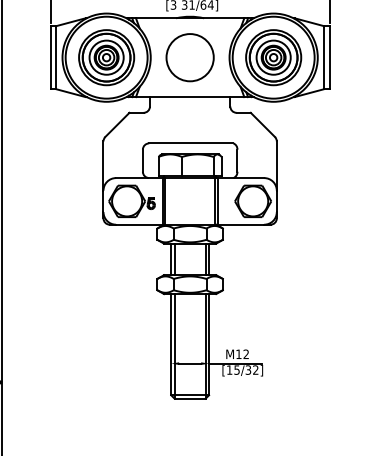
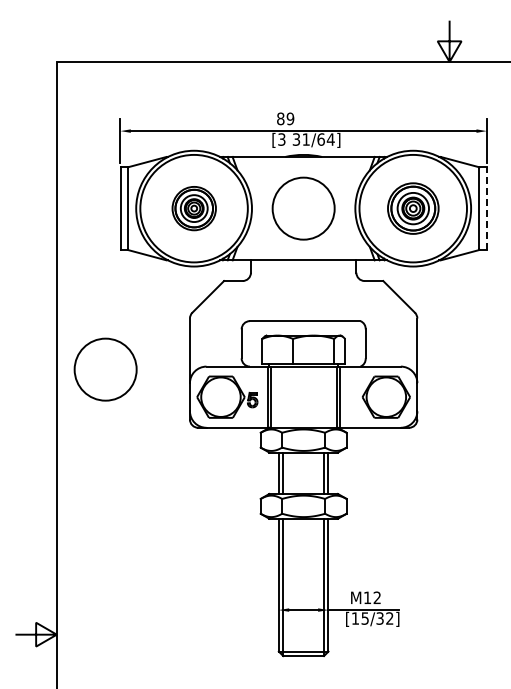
part: (106, 57) -> (194, 208), size x0.6
part: (273, 57) -> (413, 208), size x0.7
line: (329, 57) -> (486, 208), solid -> dashed
circle: (39, 180) -> (105, 369), added

